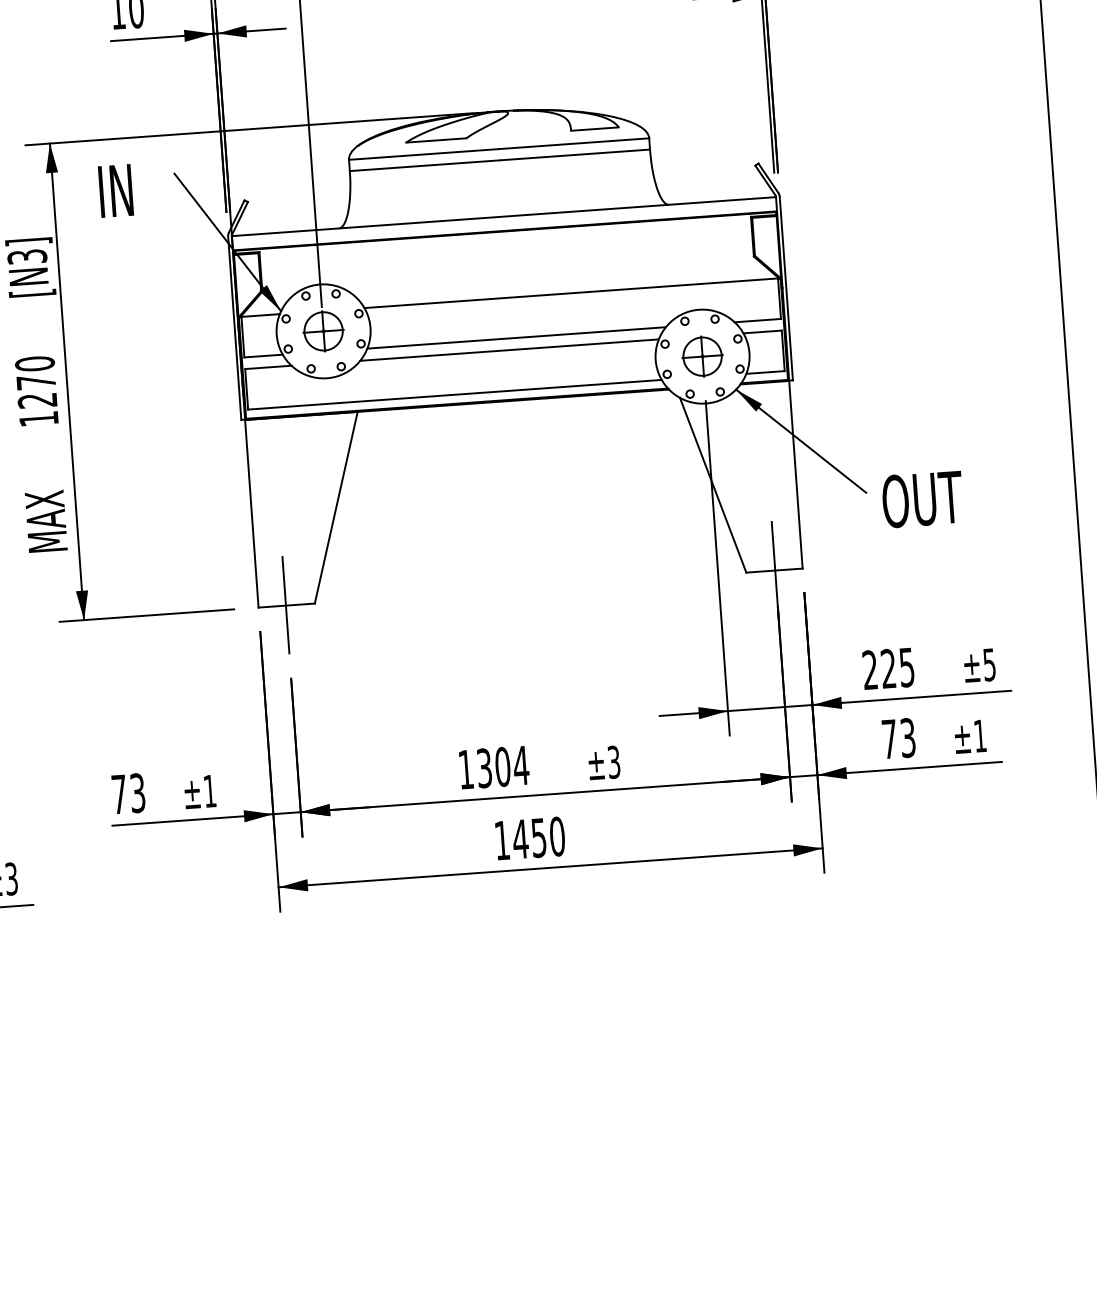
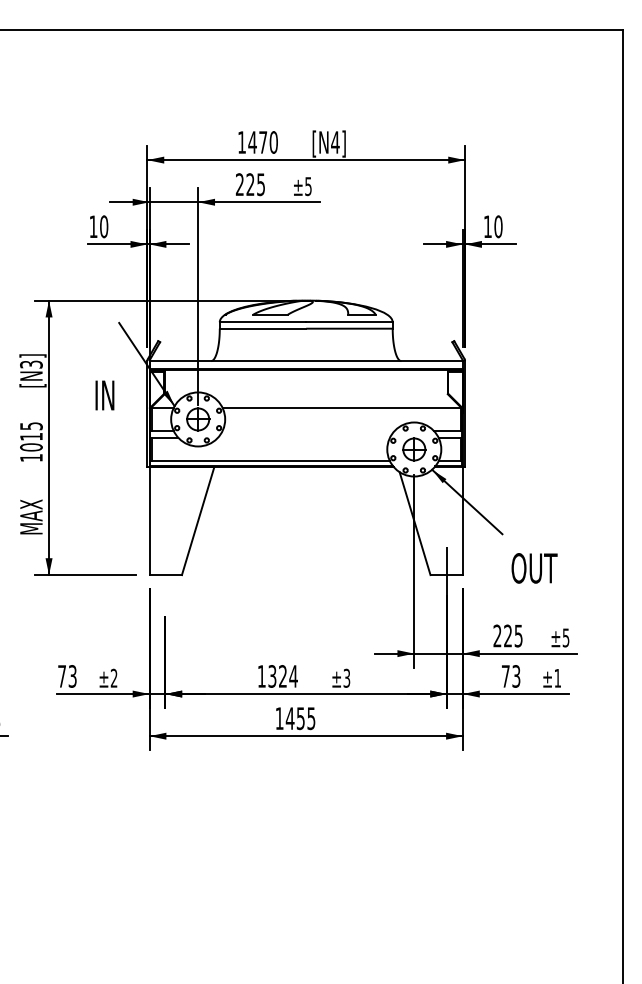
text: (115, 191) -> (104, 395), moved
line: (516, 338) -> (308, 431), removed
line: (508, 349) -> (303, 437), removed
text: (36, 381) -> (31, 436), 1270 -> 1015
text: (922, 499) -> (534, 568), moved
line: (286, 604) -> (165, 574), removed
text: (502, 767) -> (282, 676), 1304 -> 1324
text: (208, 789) -> (113, 677), ±1 -> ±2
text: (557, 836) -> (311, 718), 1450 -> 1455

